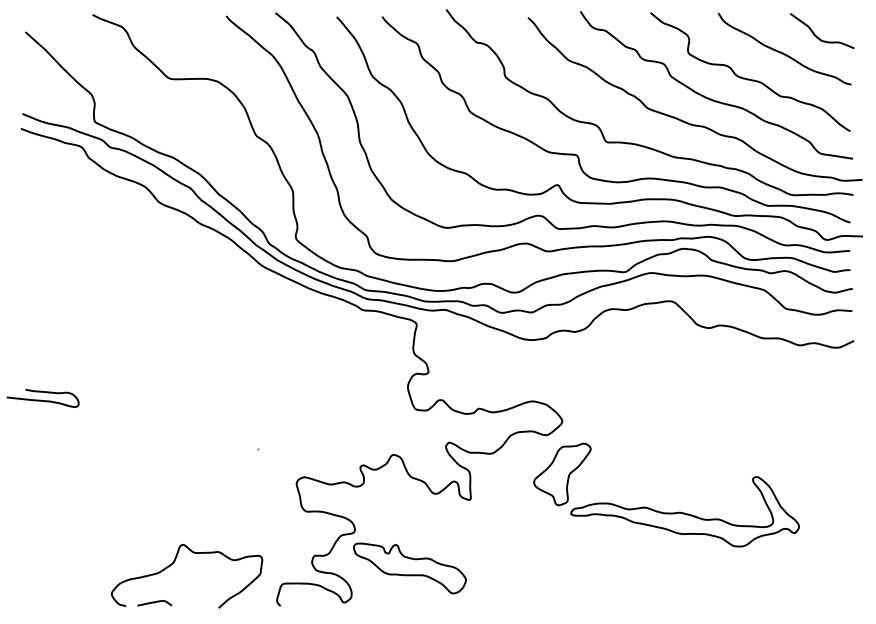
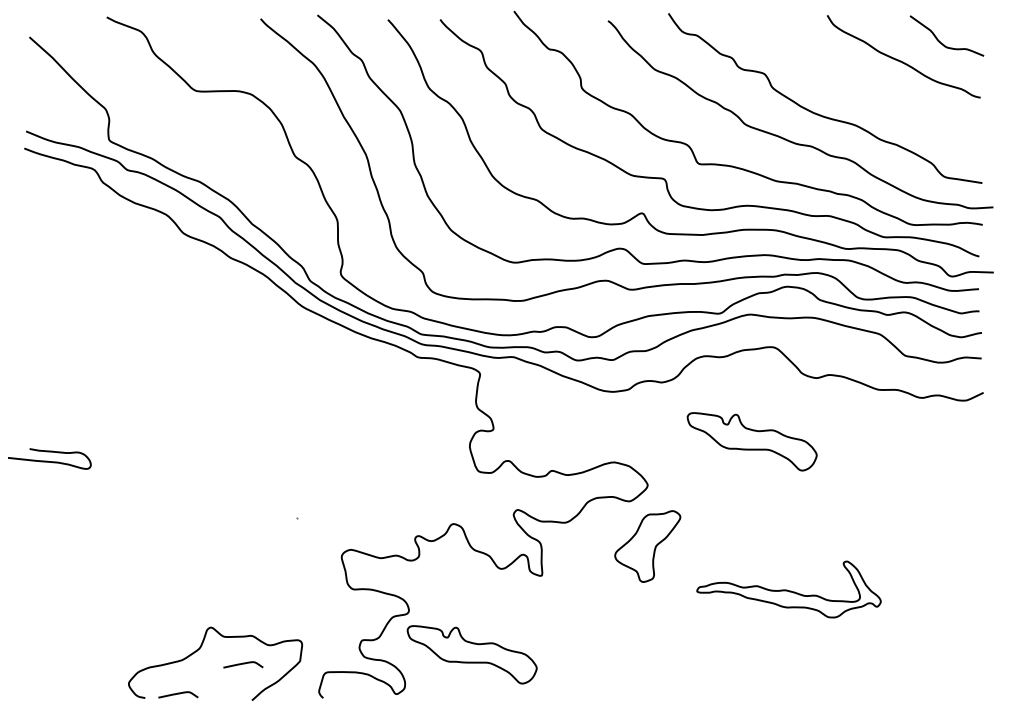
curve: (748, 78) -> (861, 90), removed
part: (652, 383) -> (751, 441), added
part: (684, 511) -> (788, 589), size x0.7
curve: (211, 576) -> (243, 664), added

